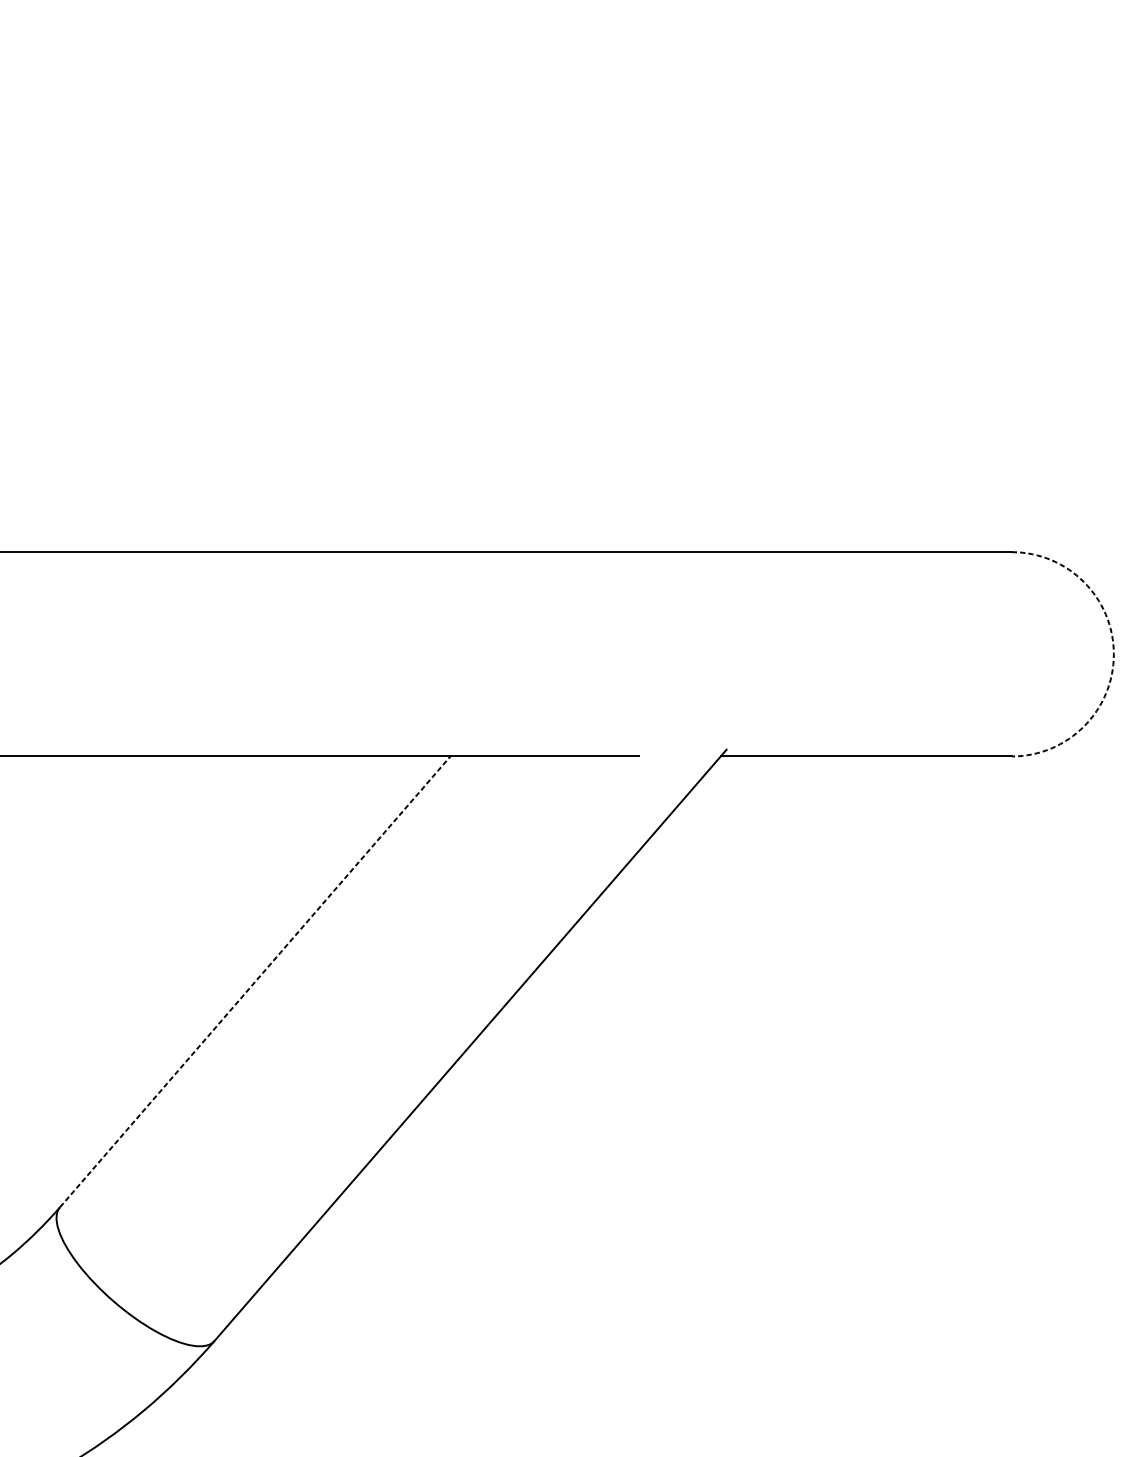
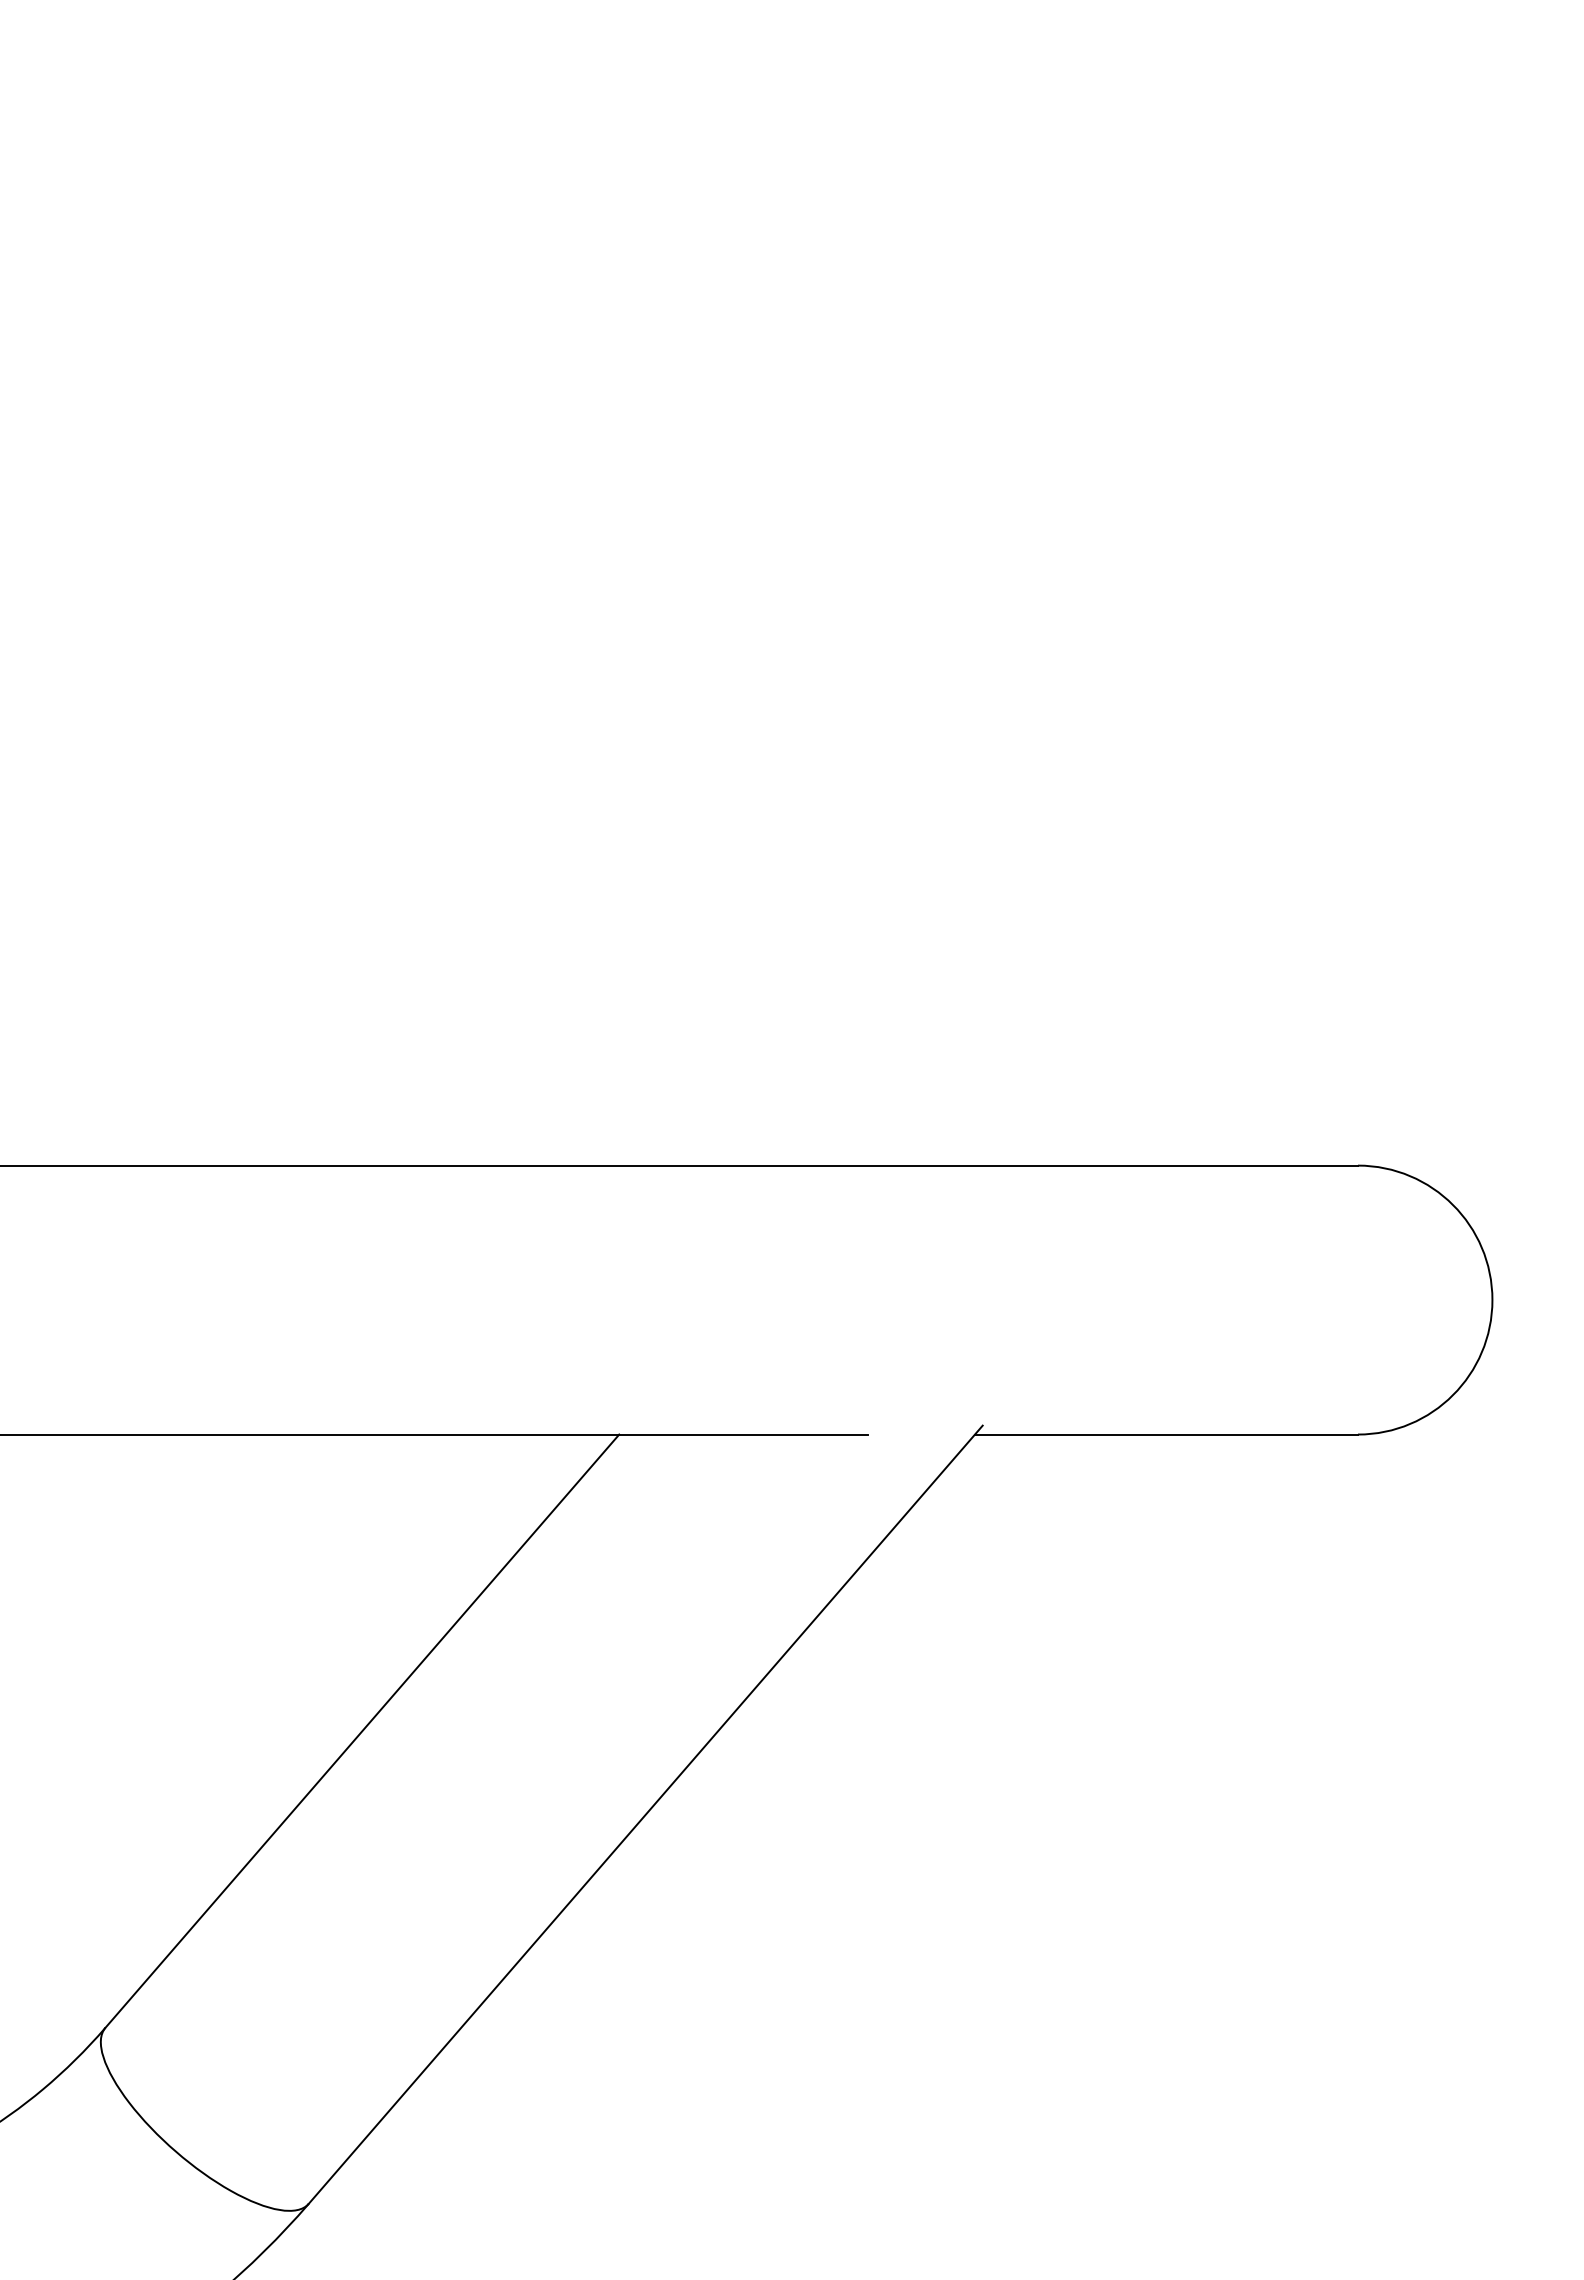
arc: (1113, 654) -> (1492, 1300), dashed -> solid
line: (255, 981) -> (362, 1730), dashed -> solid

